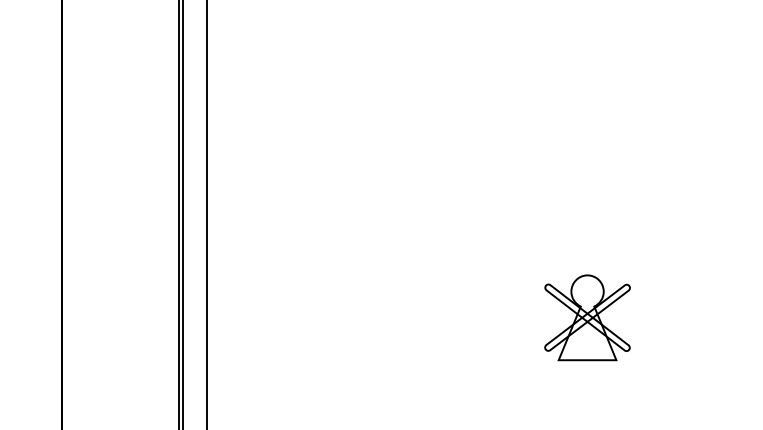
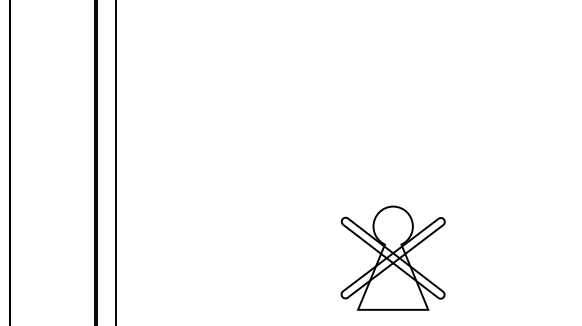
part: (586, 316) -> (392, 257), size x1.67

